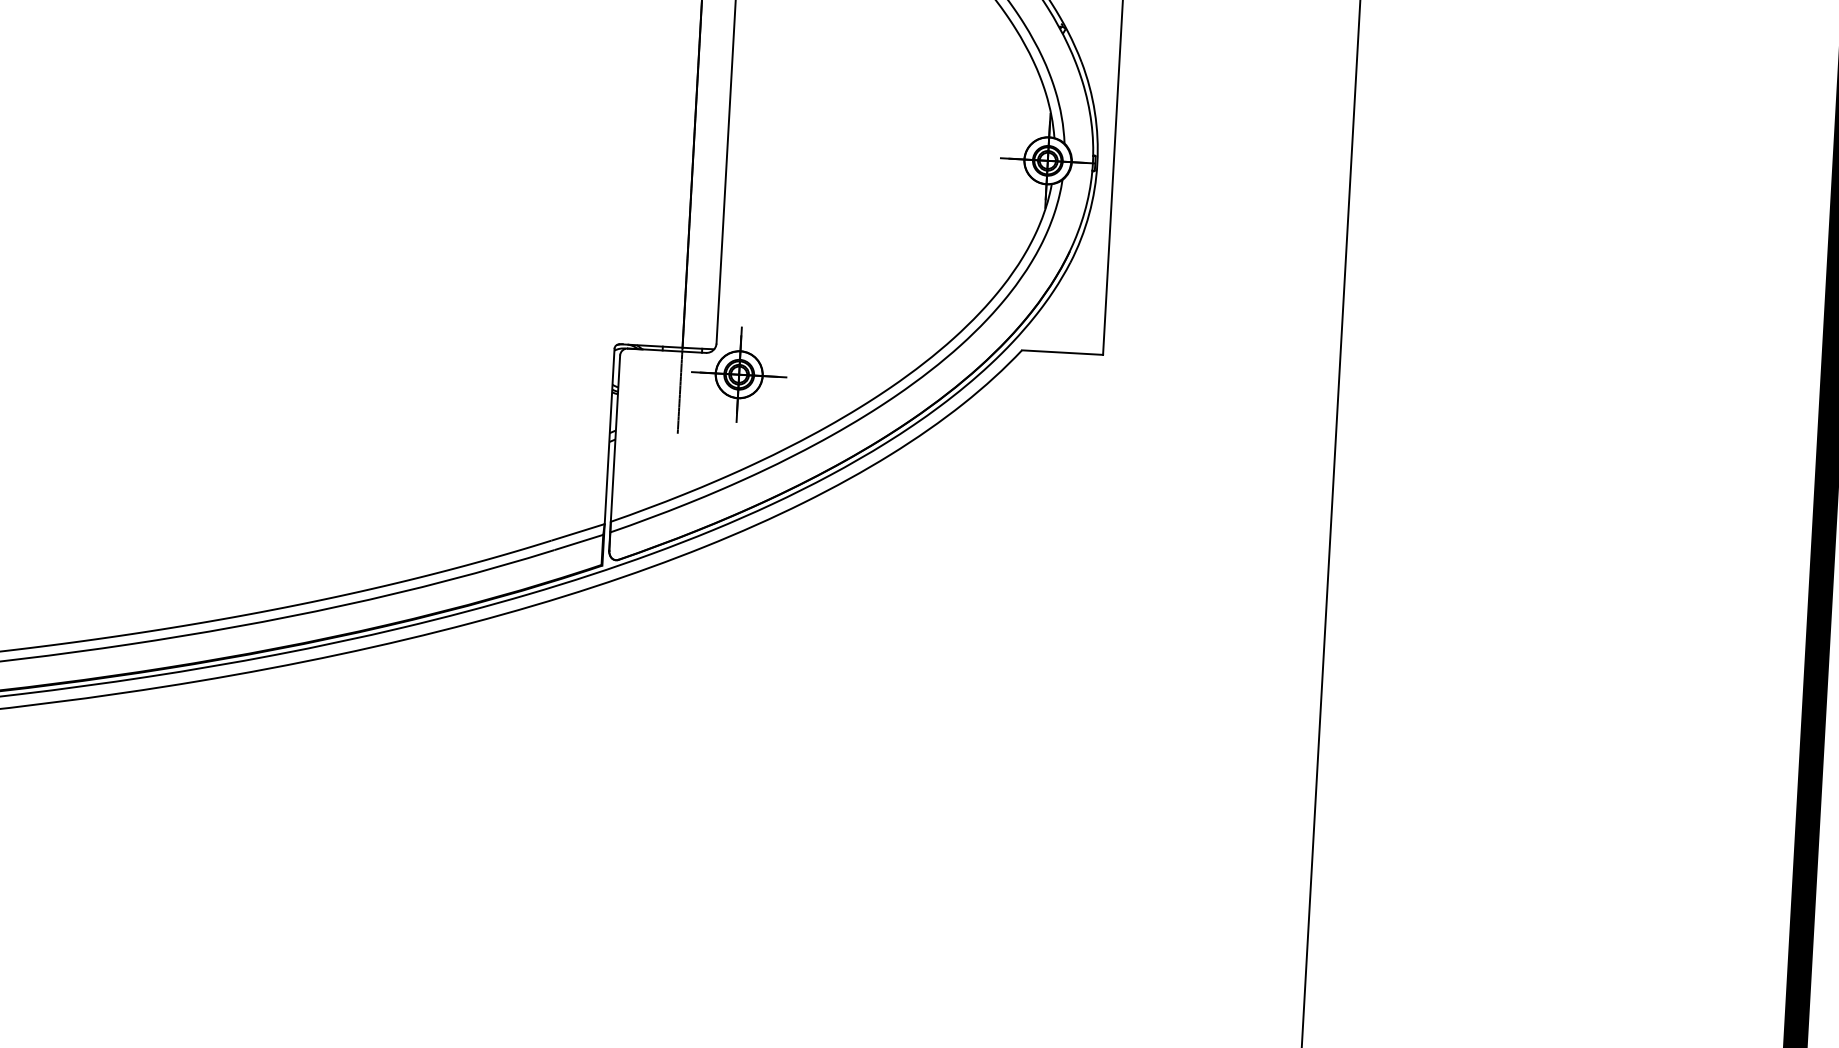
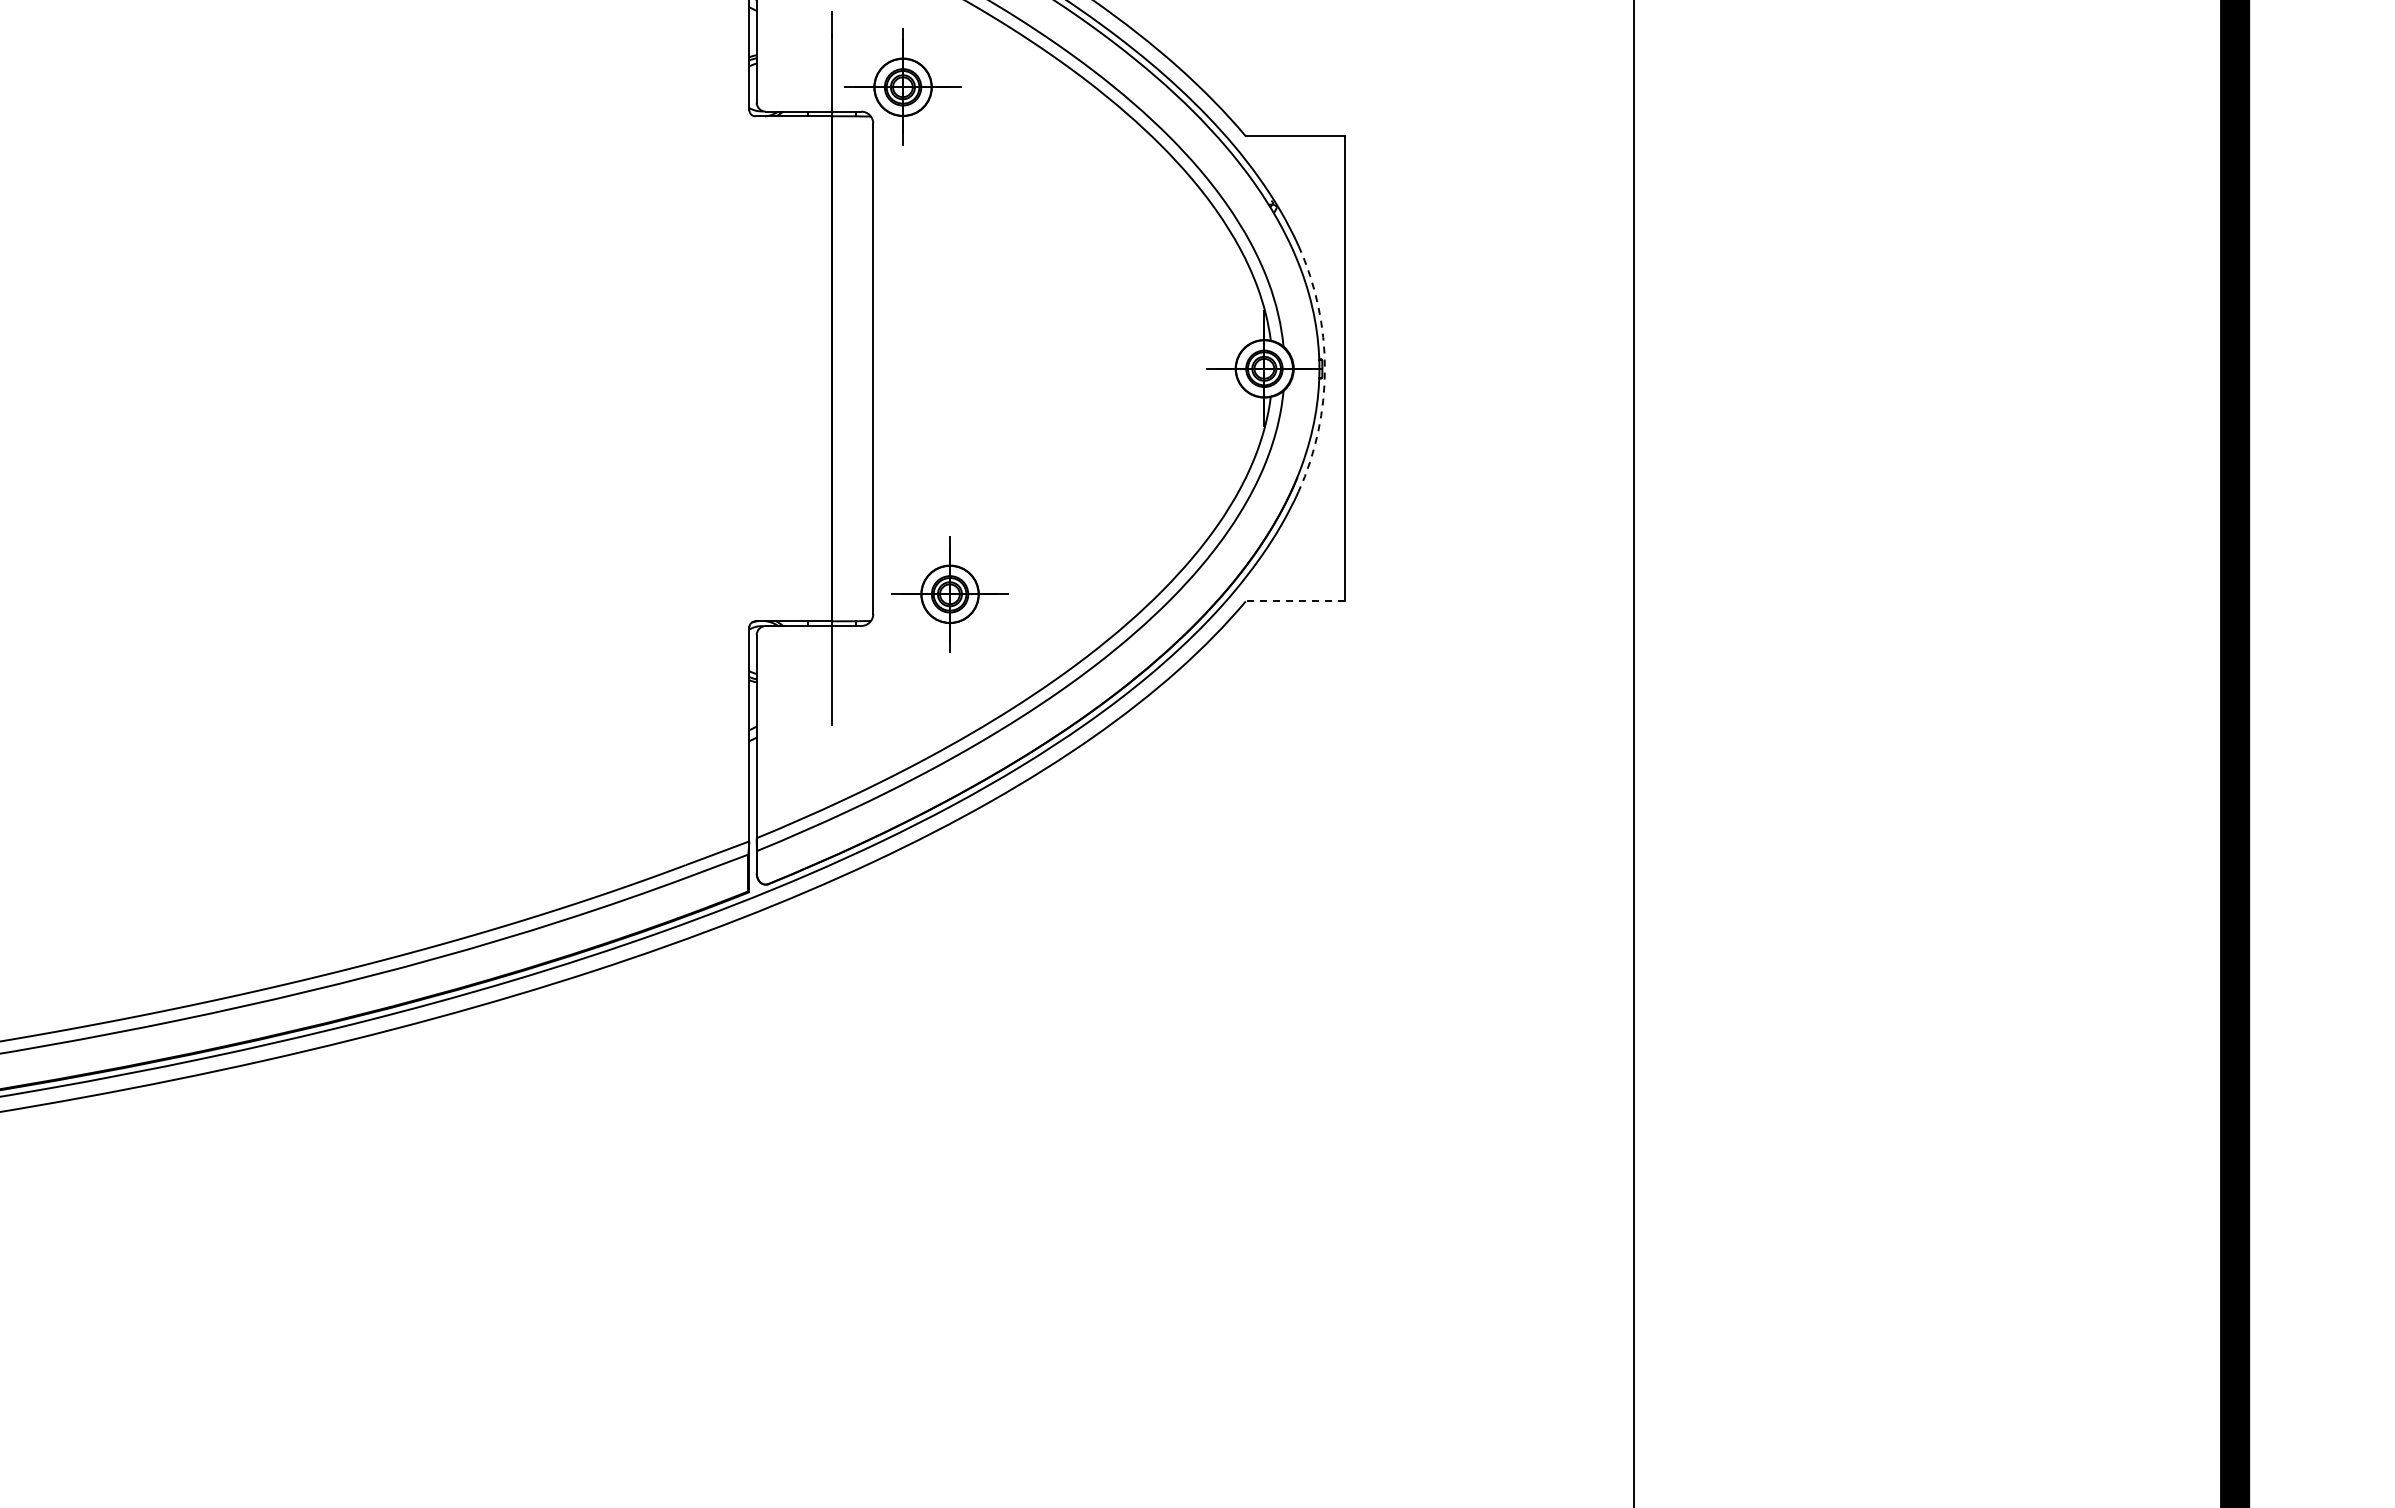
arc: (1097, 163) -> (1324, 368), solid -> dashed
line: (1062, 352) -> (1295, 601), solid -> dashed
part: (738, 374) -> (949, 594), moved

